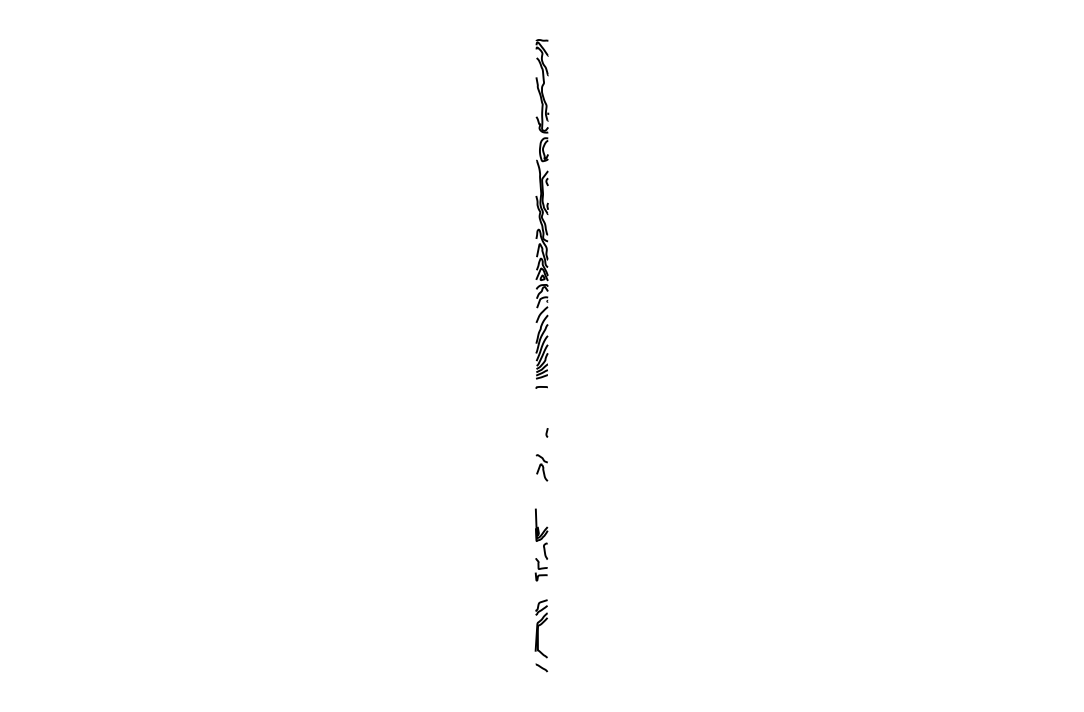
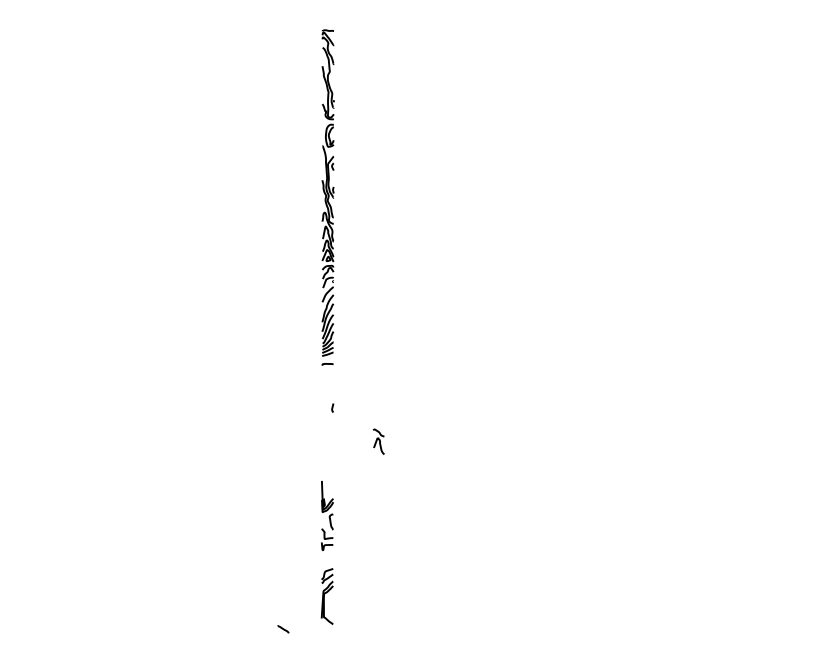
part: (541, 467) -> (378, 441), moved
line: (541, 667) -> (283, 628), moved

